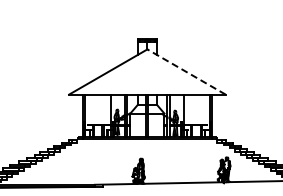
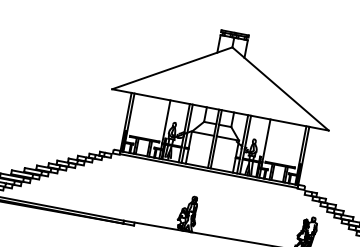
line: (186, 71) -> (280, 88), dashed -> solid

